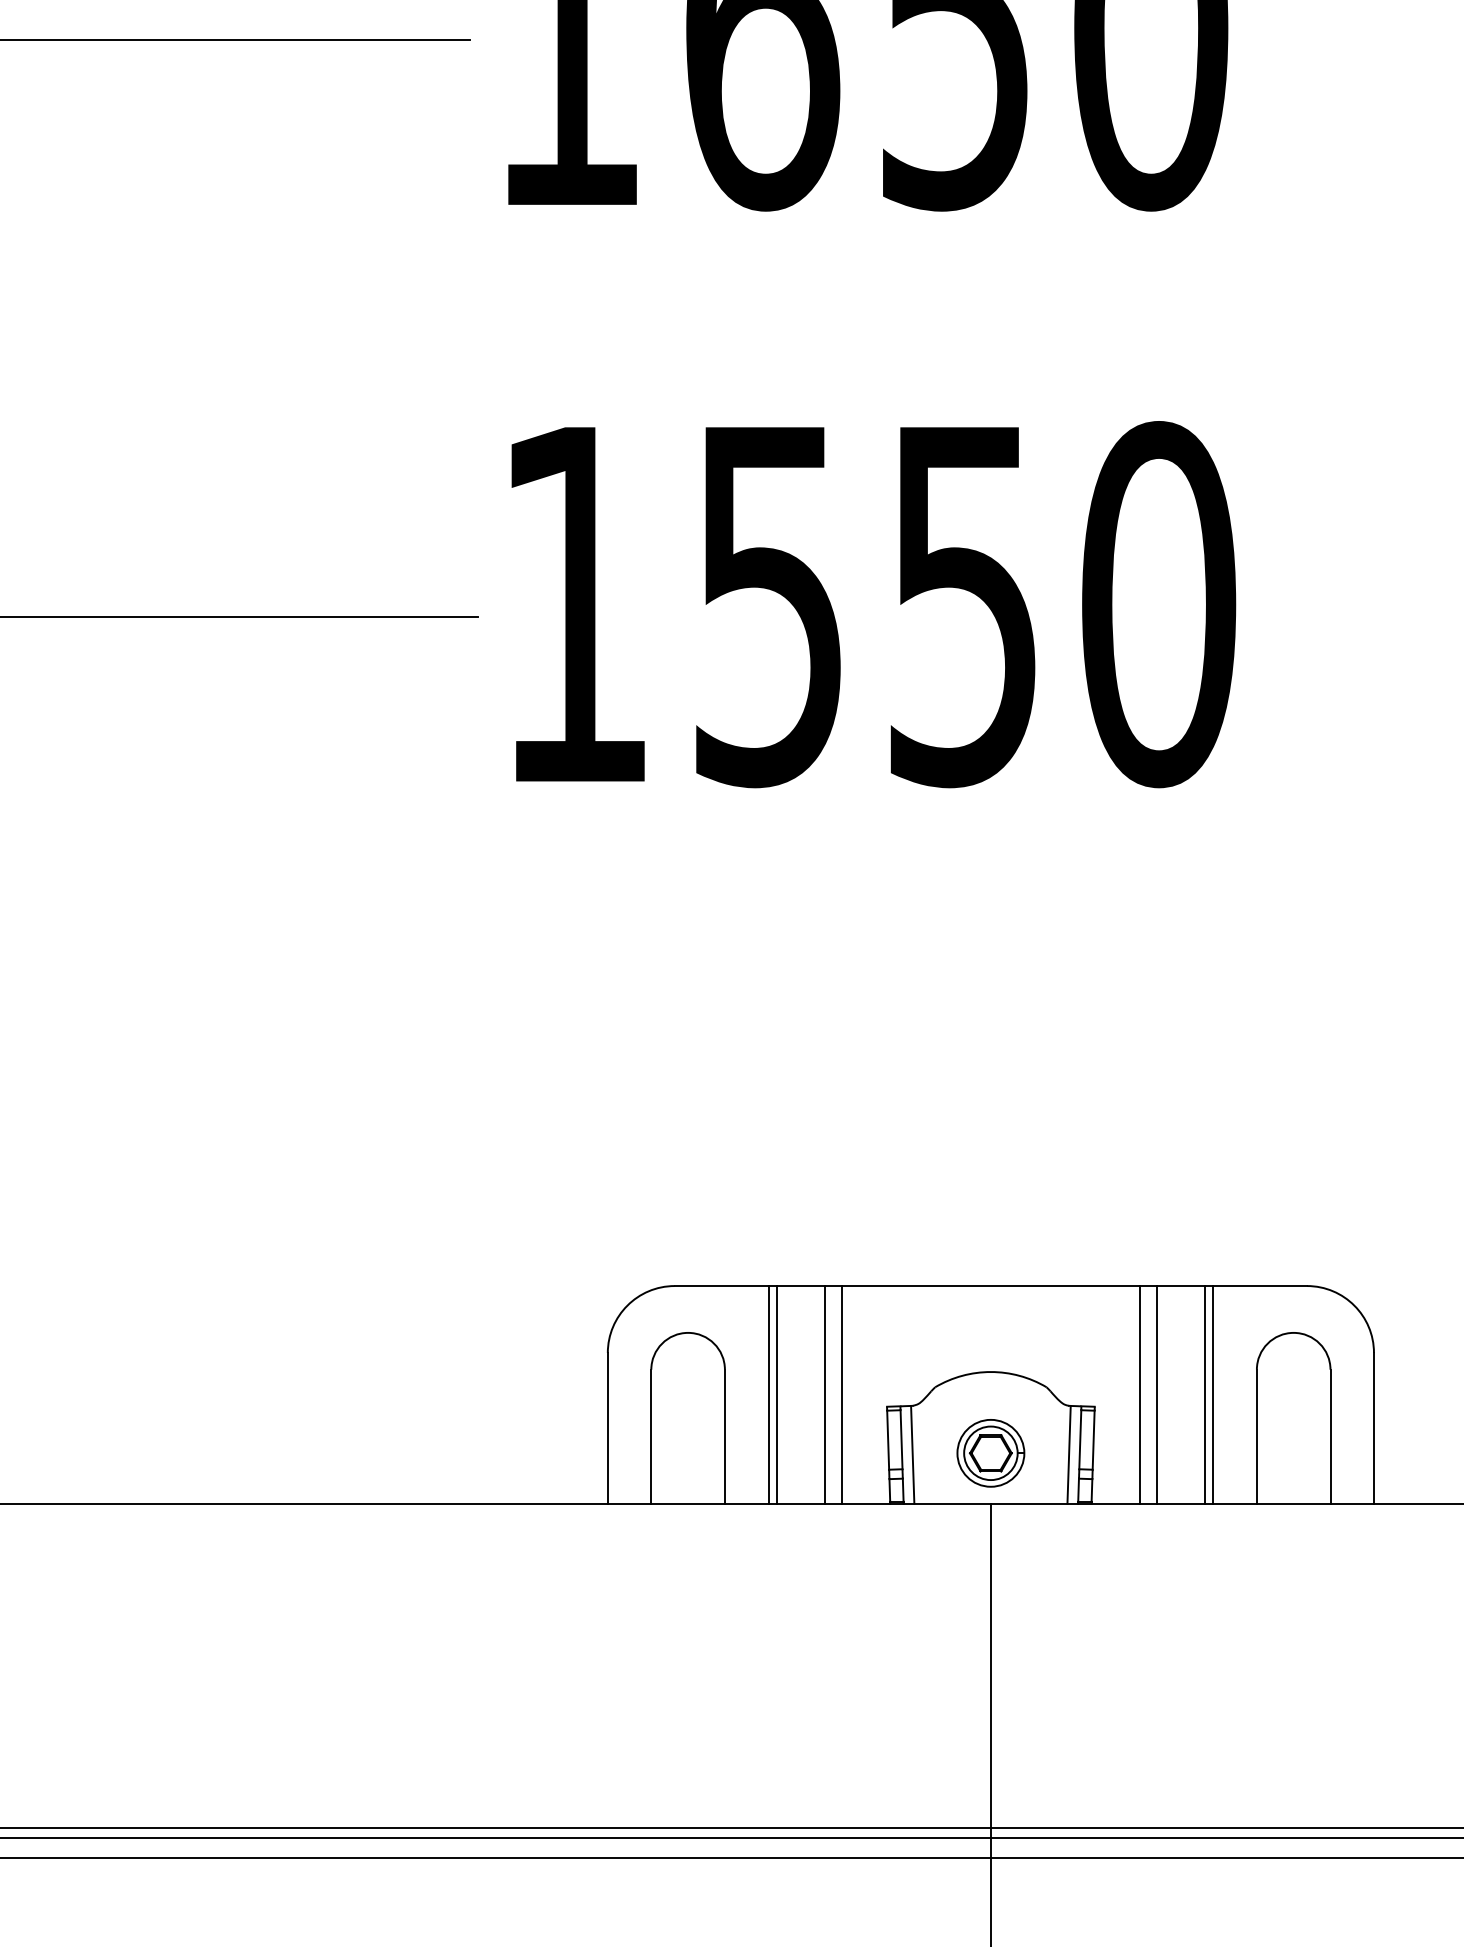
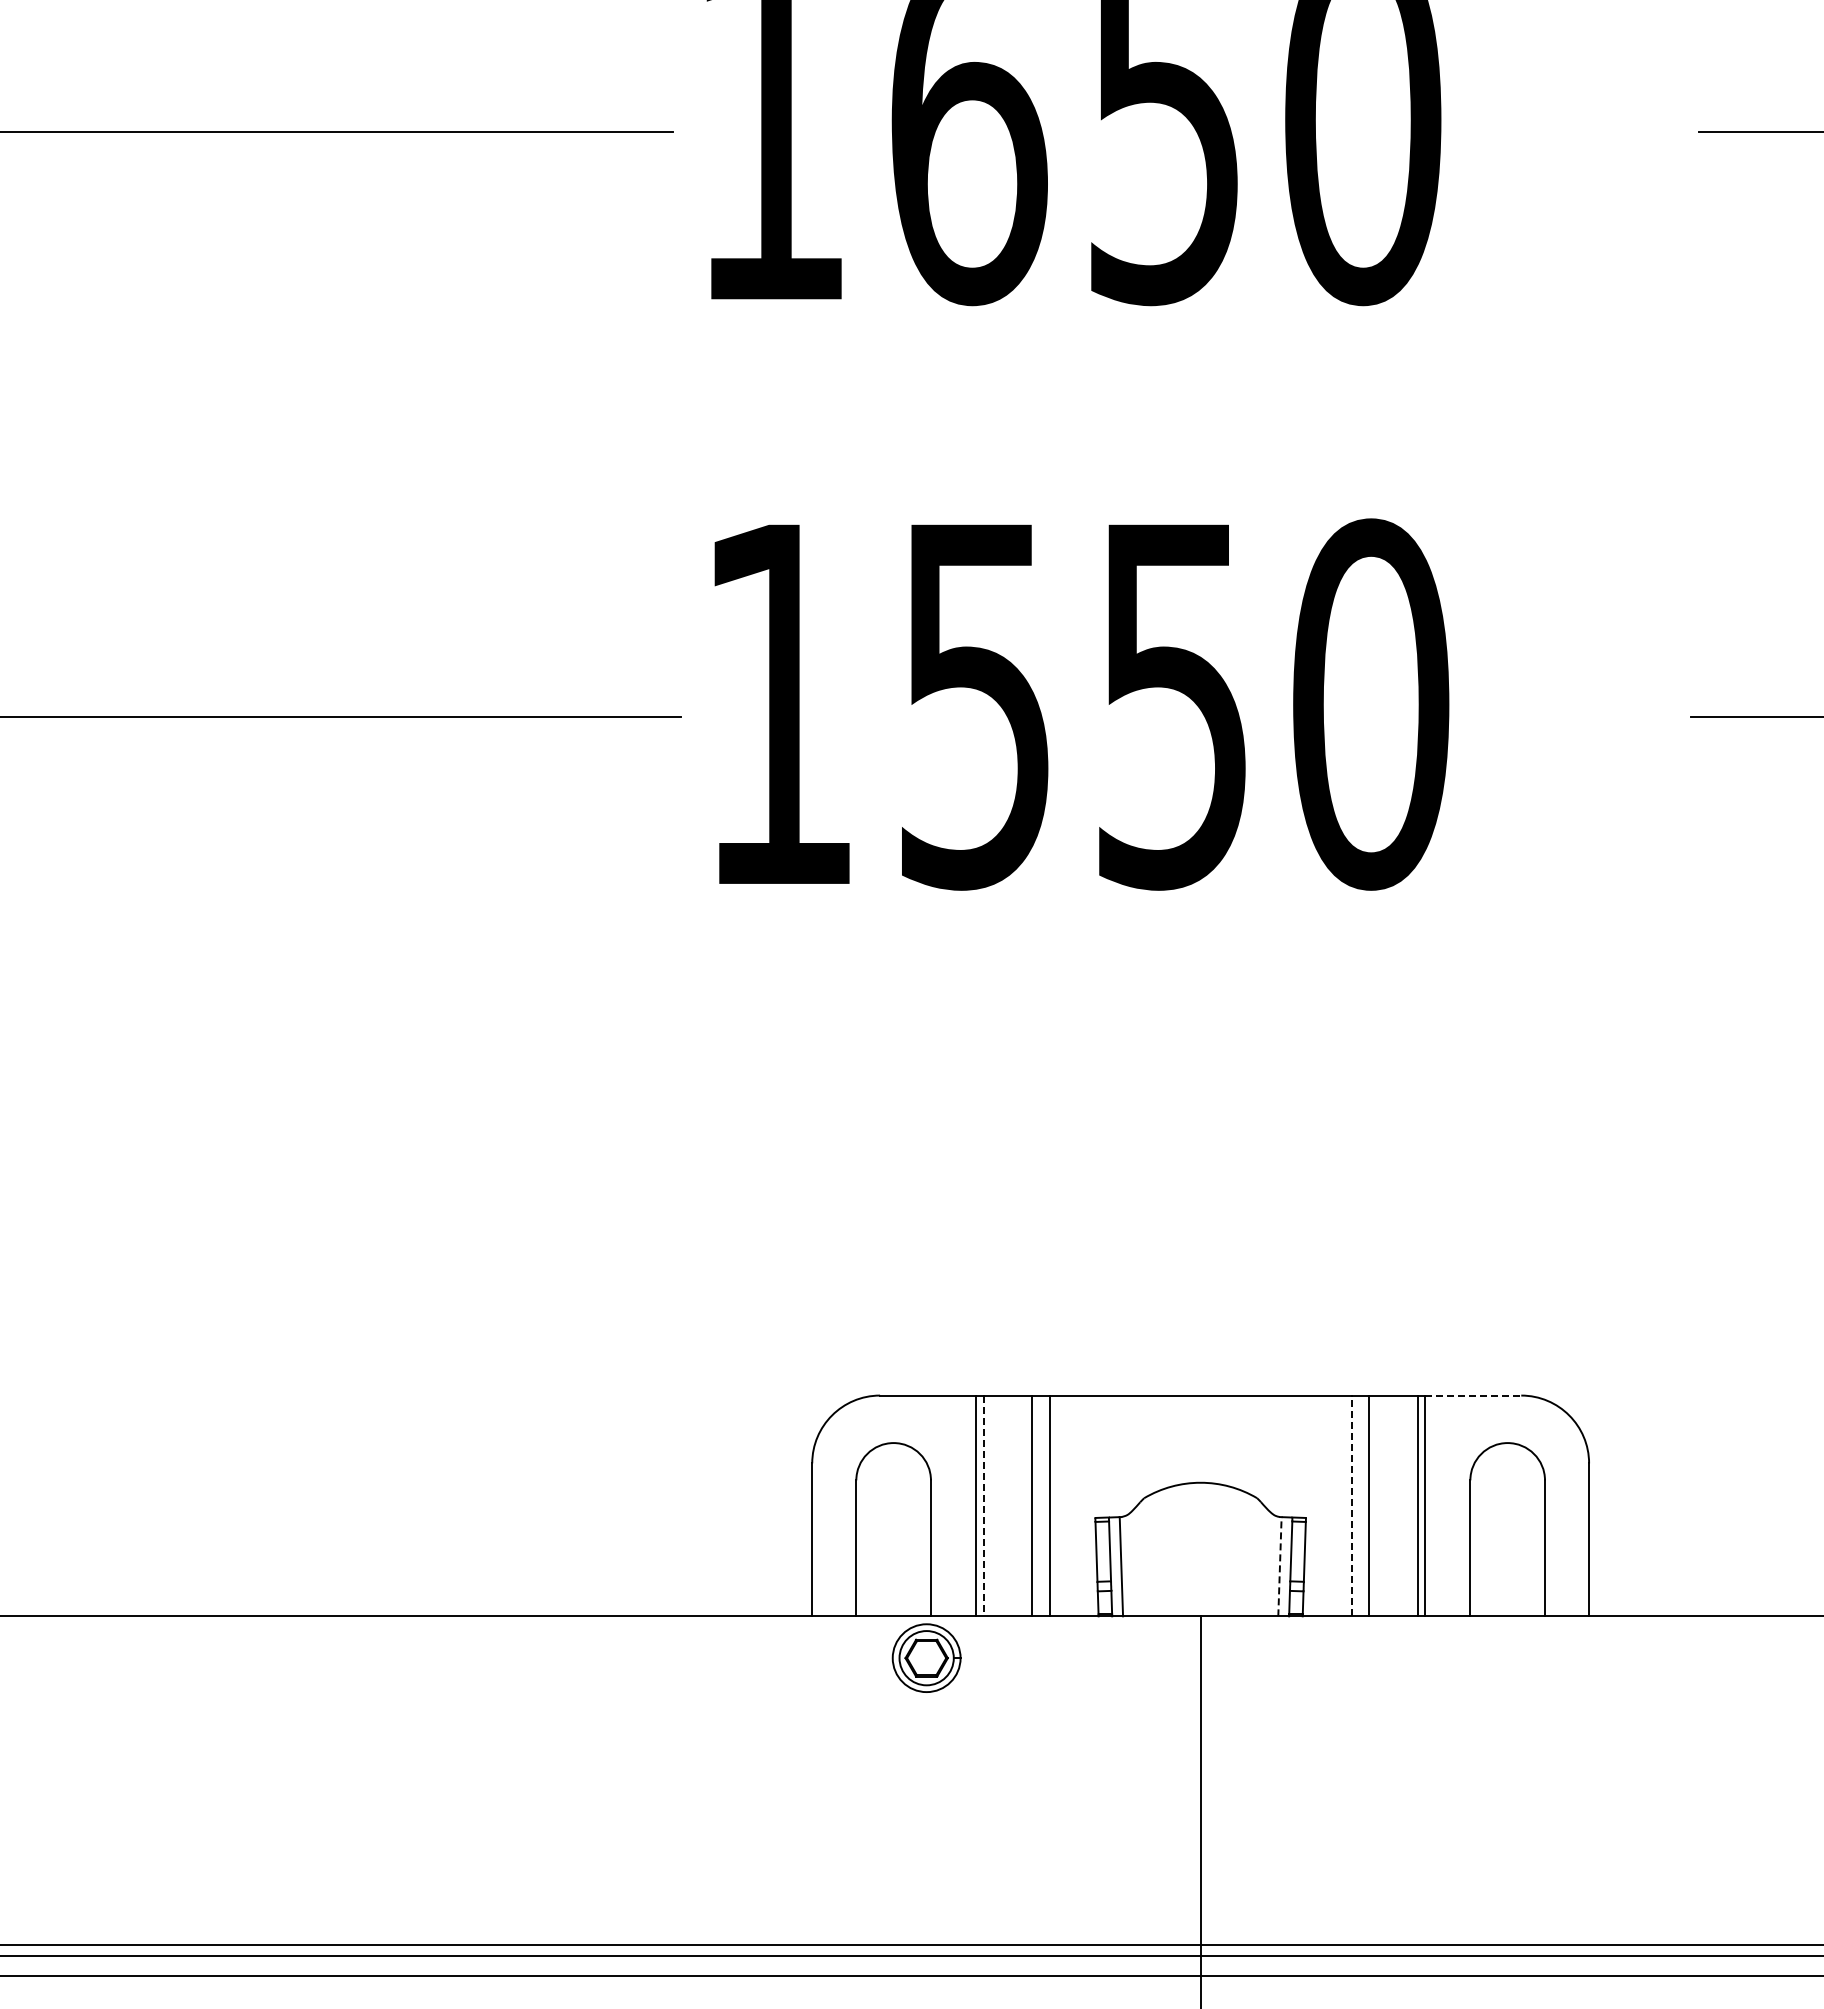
line: (1259, 1285) -> (1473, 1395), solid -> dashed
line: (1139, 1394) -> (1351, 1505), solid -> dashed
line: (776, 1395) -> (983, 1506), solid -> dashed
part: (990, 1452) -> (926, 1657), moved
line: (1068, 1454) -> (1279, 1566), solid -> dashed

